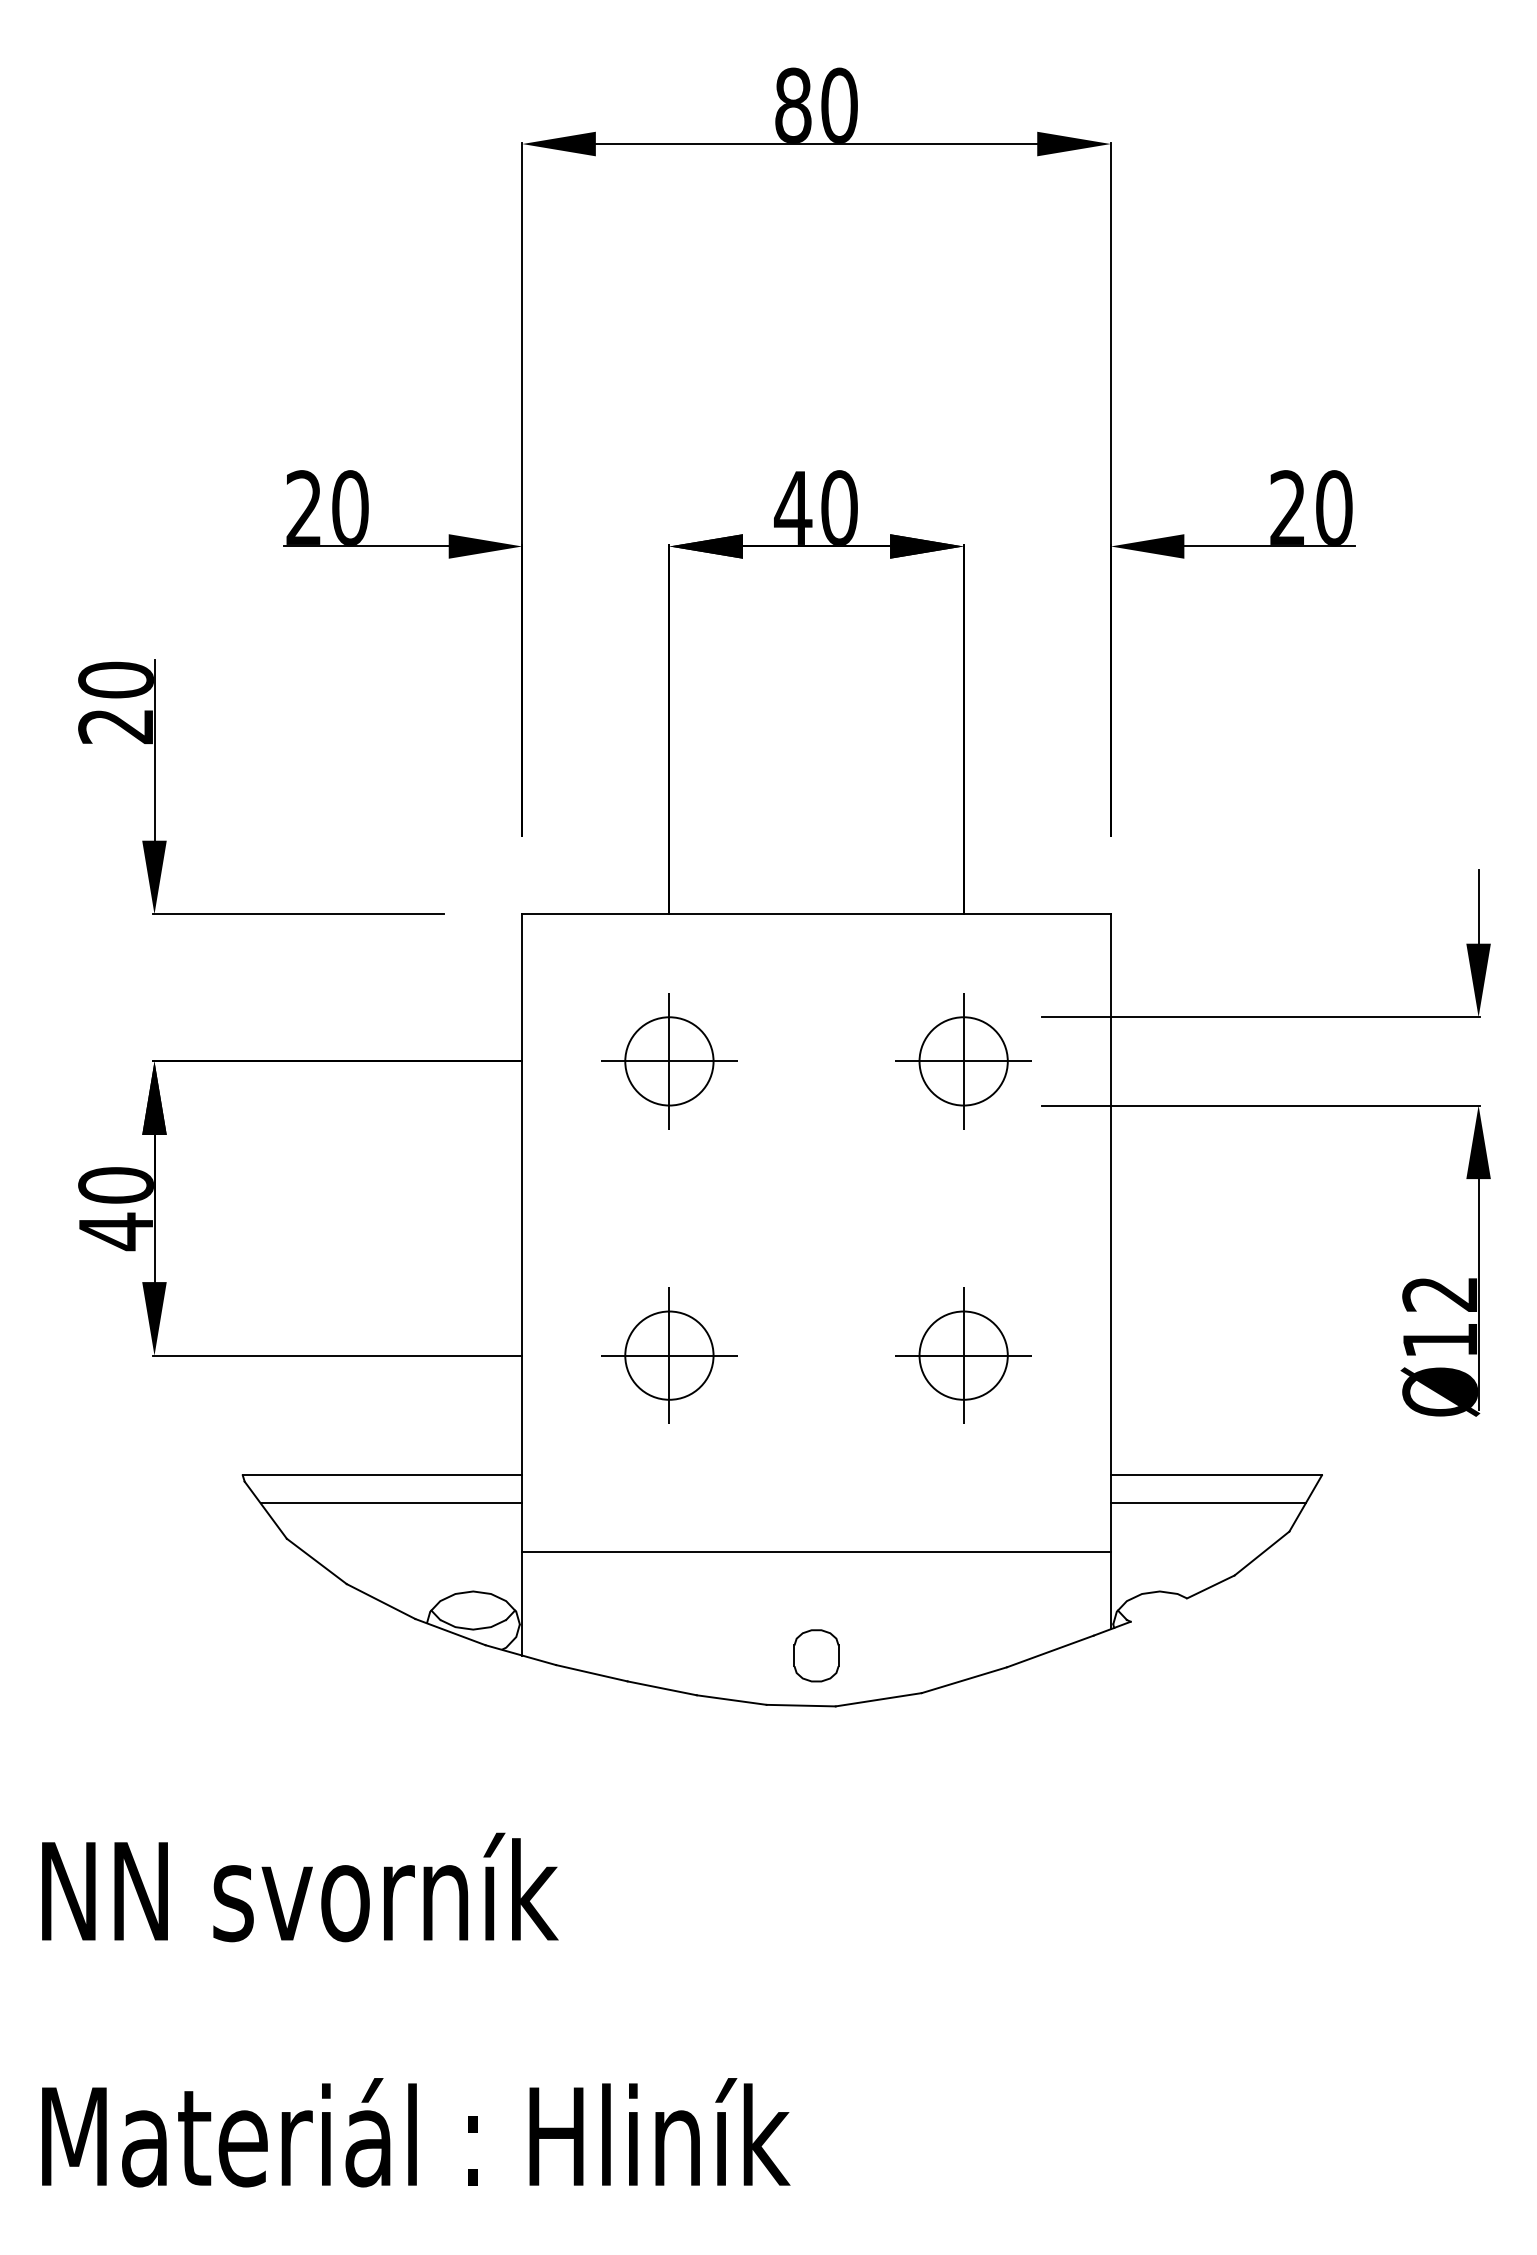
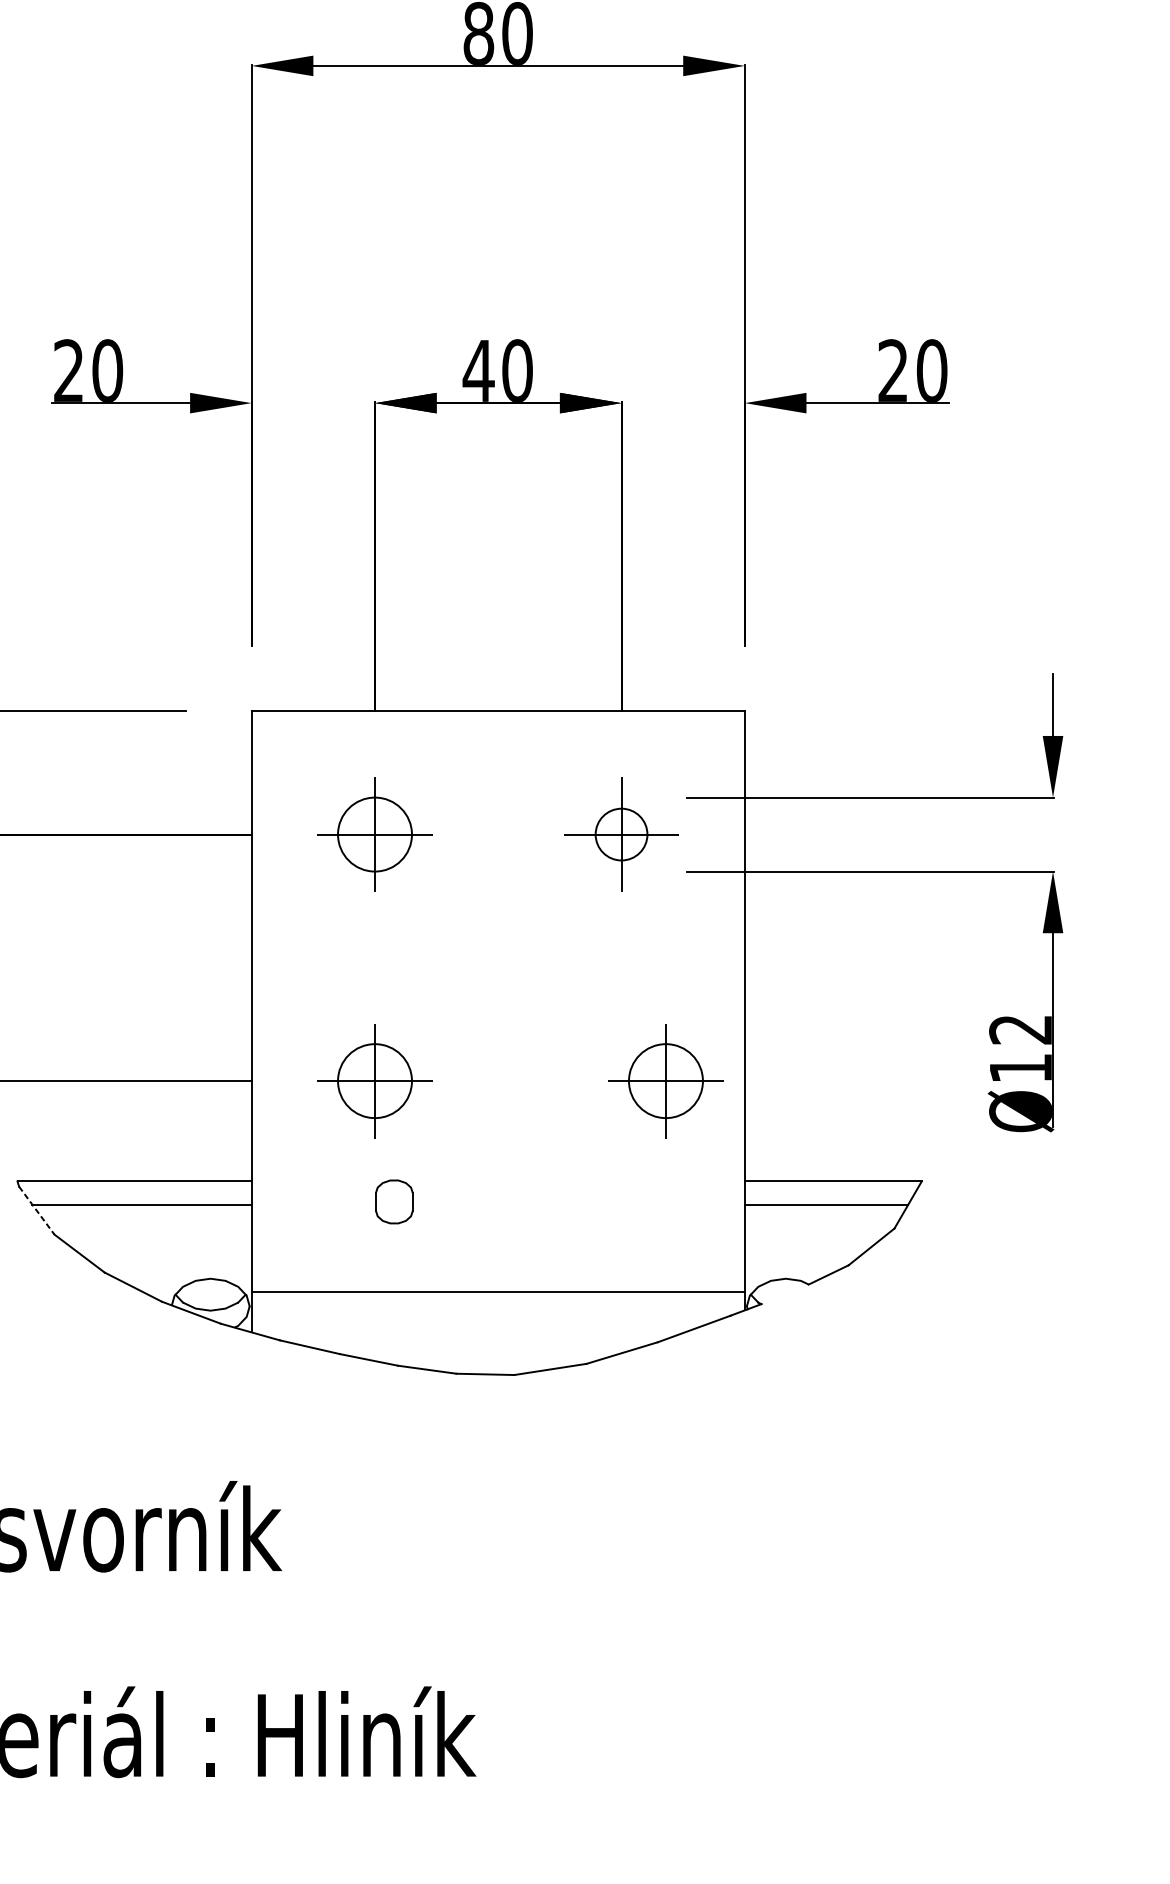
circle: (963, 1061) -> (621, 834), size x0.7
part: (963, 1355) -> (665, 1081), moved
line: (265, 1510) -> (36, 1210), solid -> dashed
line: (816, 1551) -> (498, 1292), moved
part: (816, 1655) -> (394, 1201), moved

